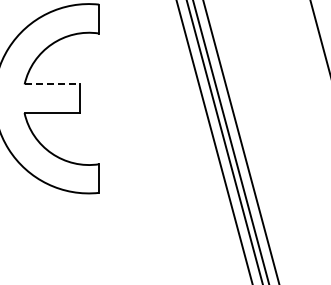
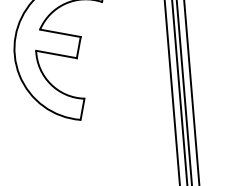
line: (52, 84) -> (60, 33), dashed -> solid

